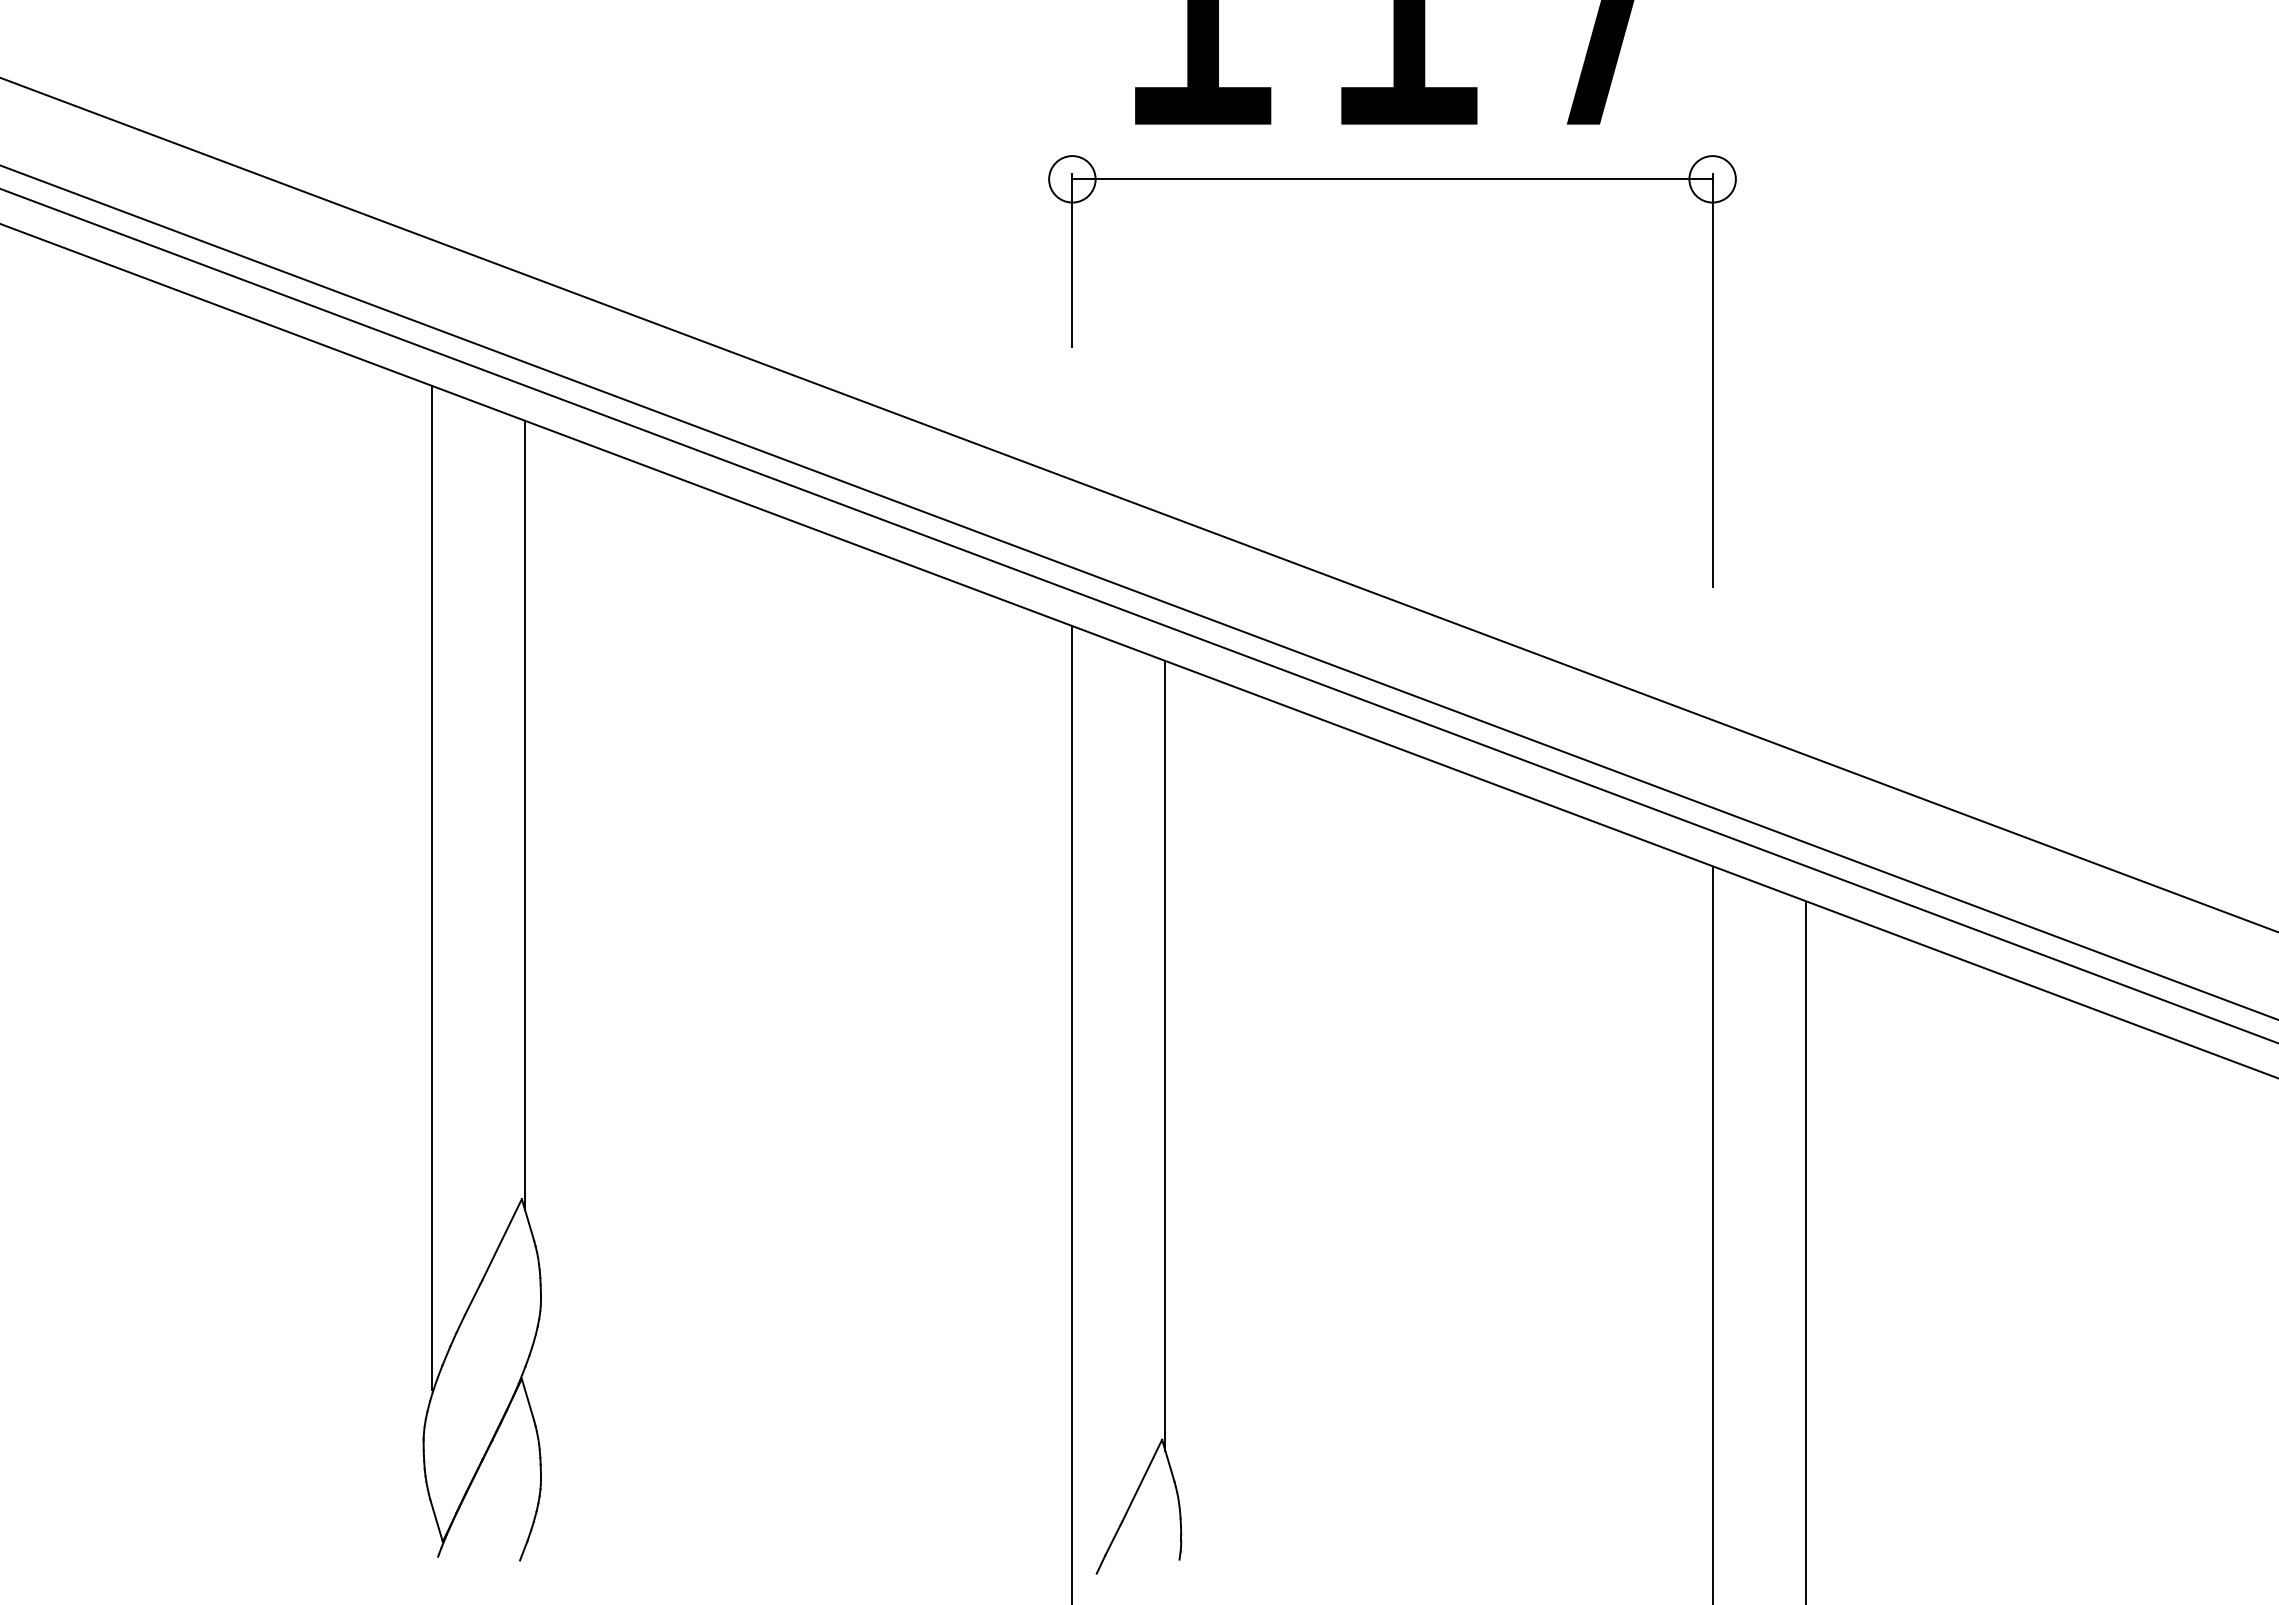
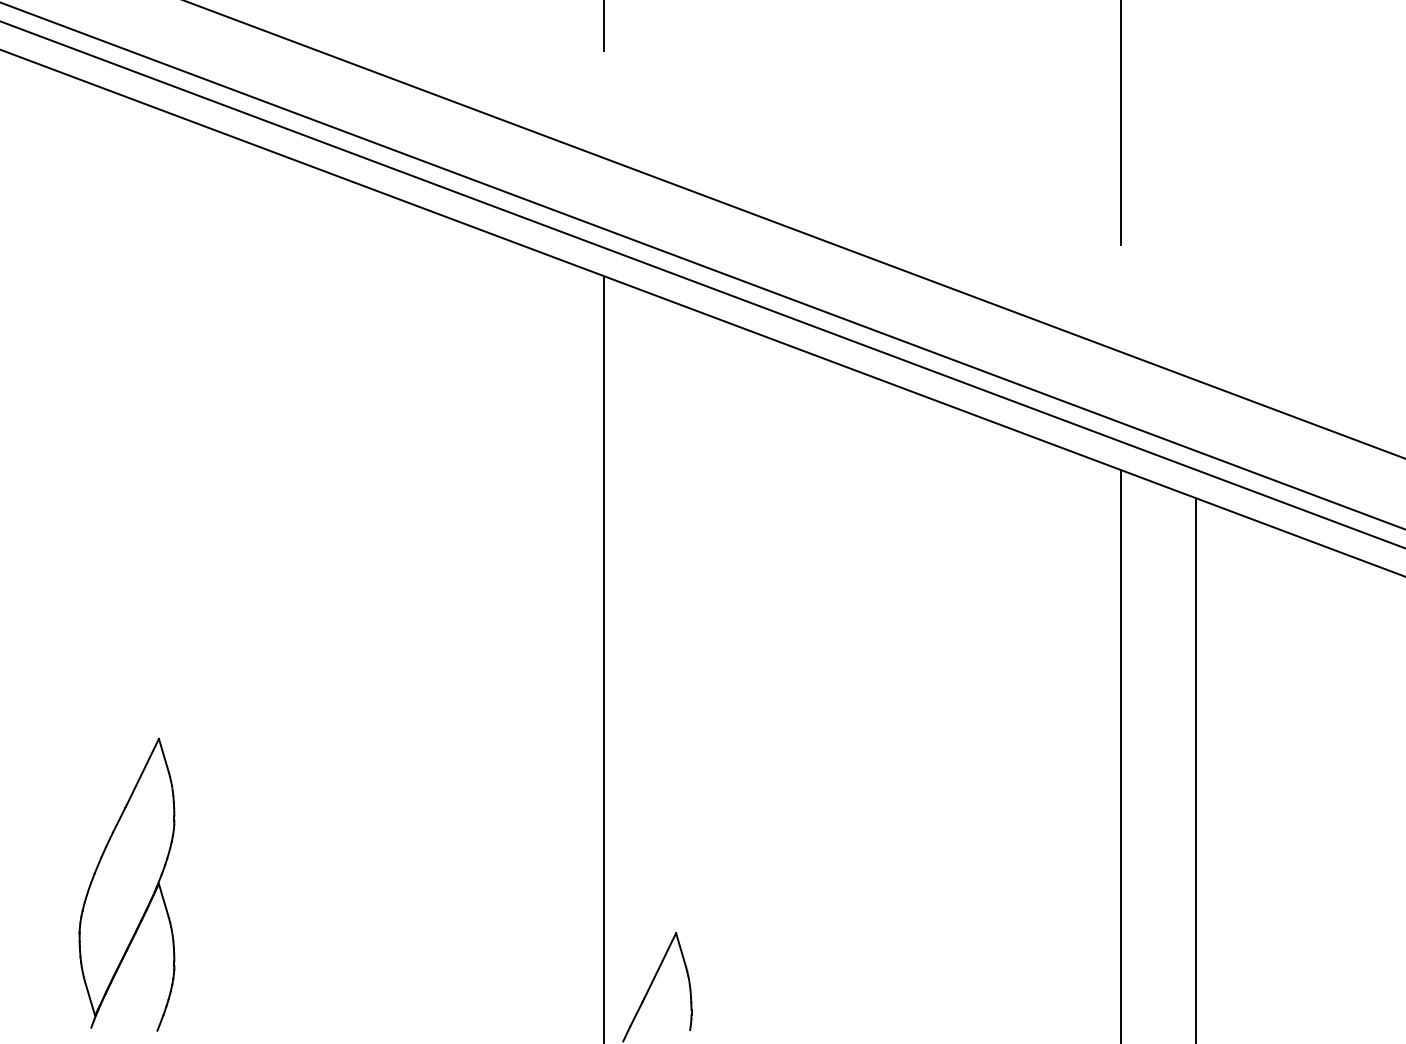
line: (525, 815) -> (161, 429), removed
line: (432, 888) -> (86, 487), removed
line: (1165, 1055) -> (678, 622), removed

